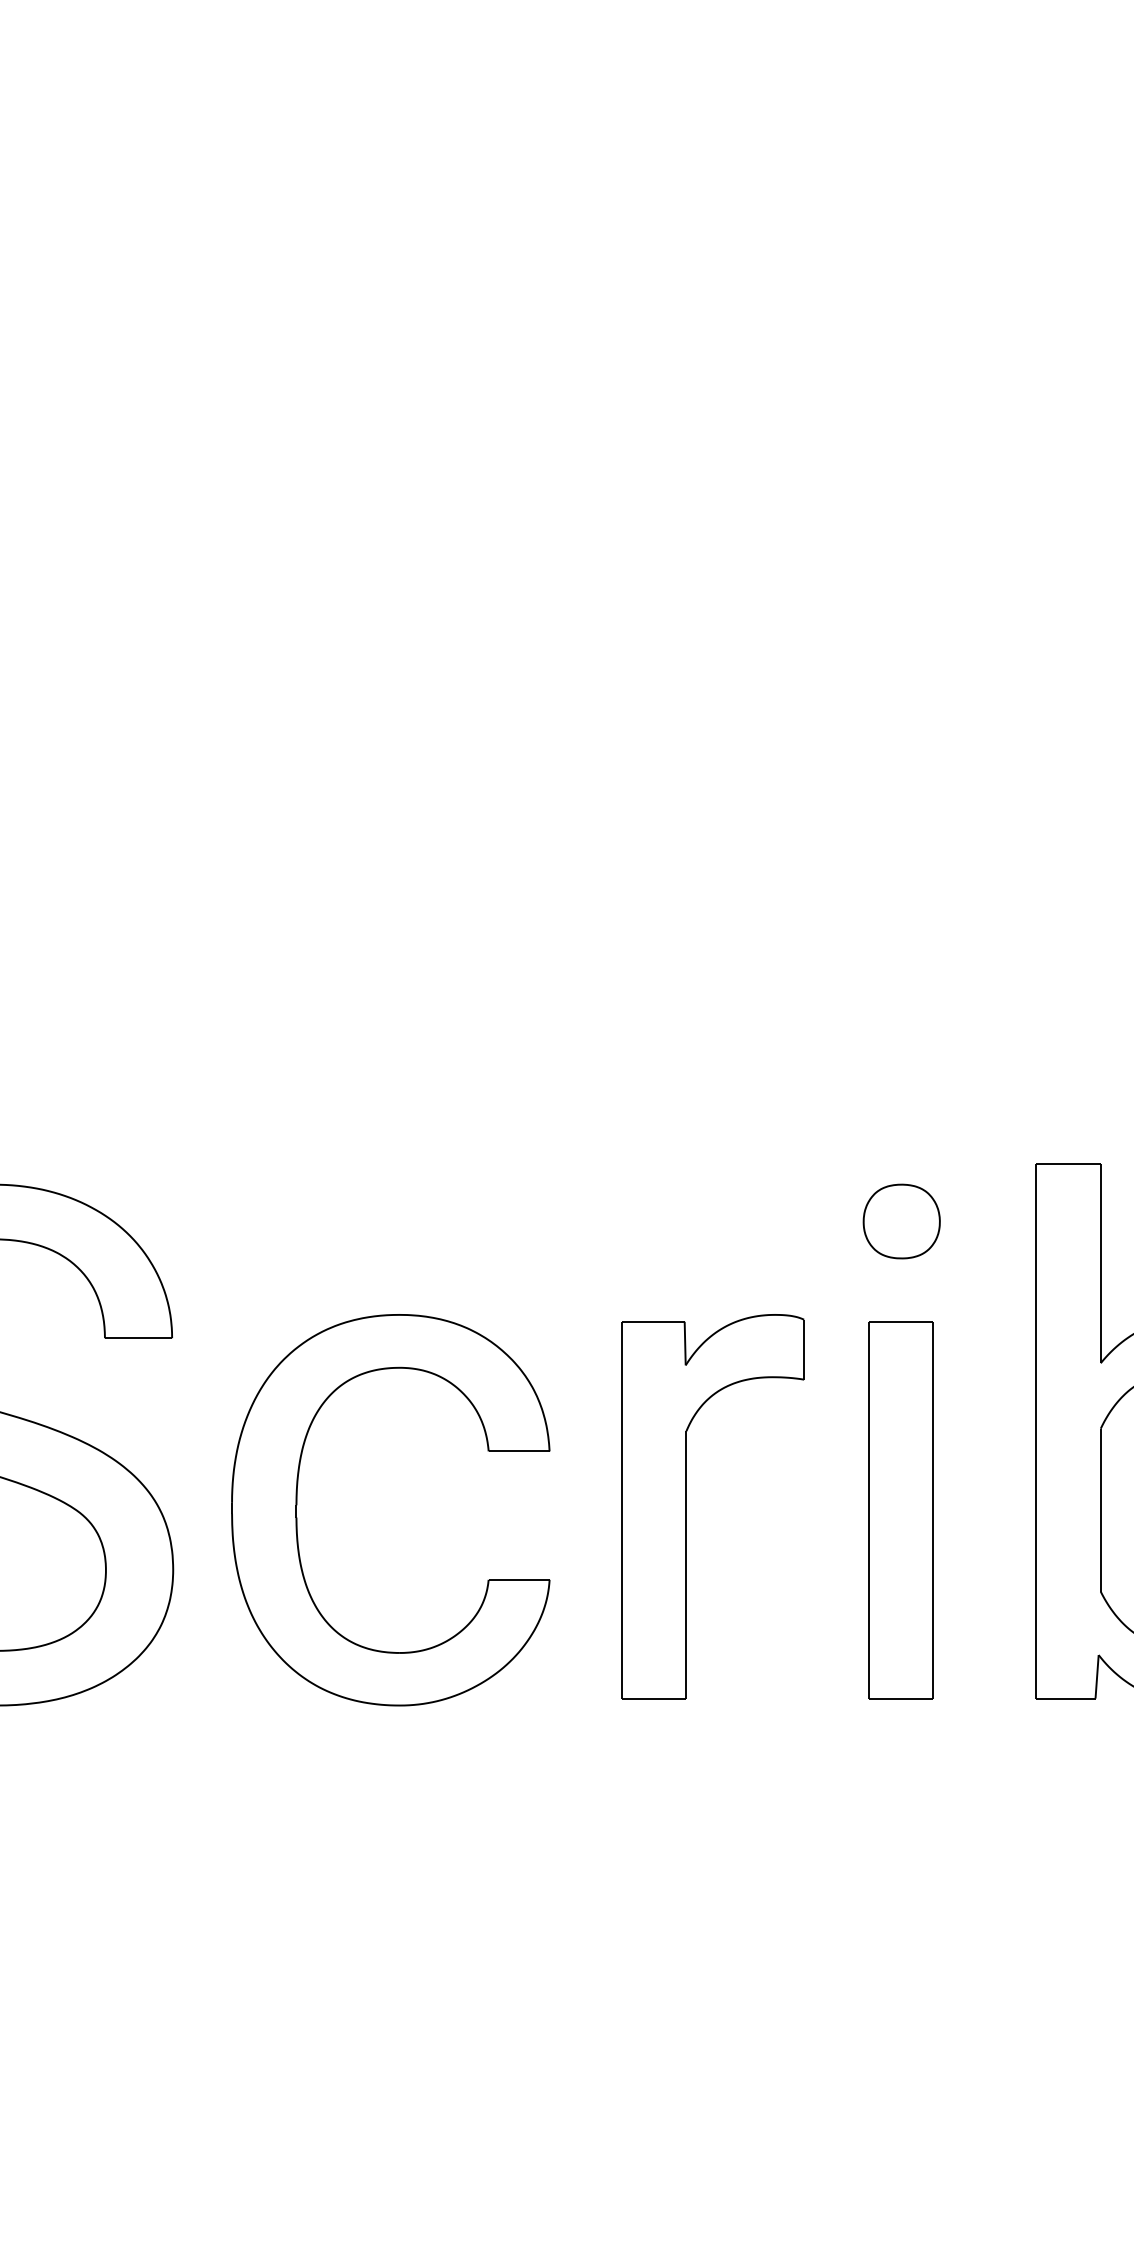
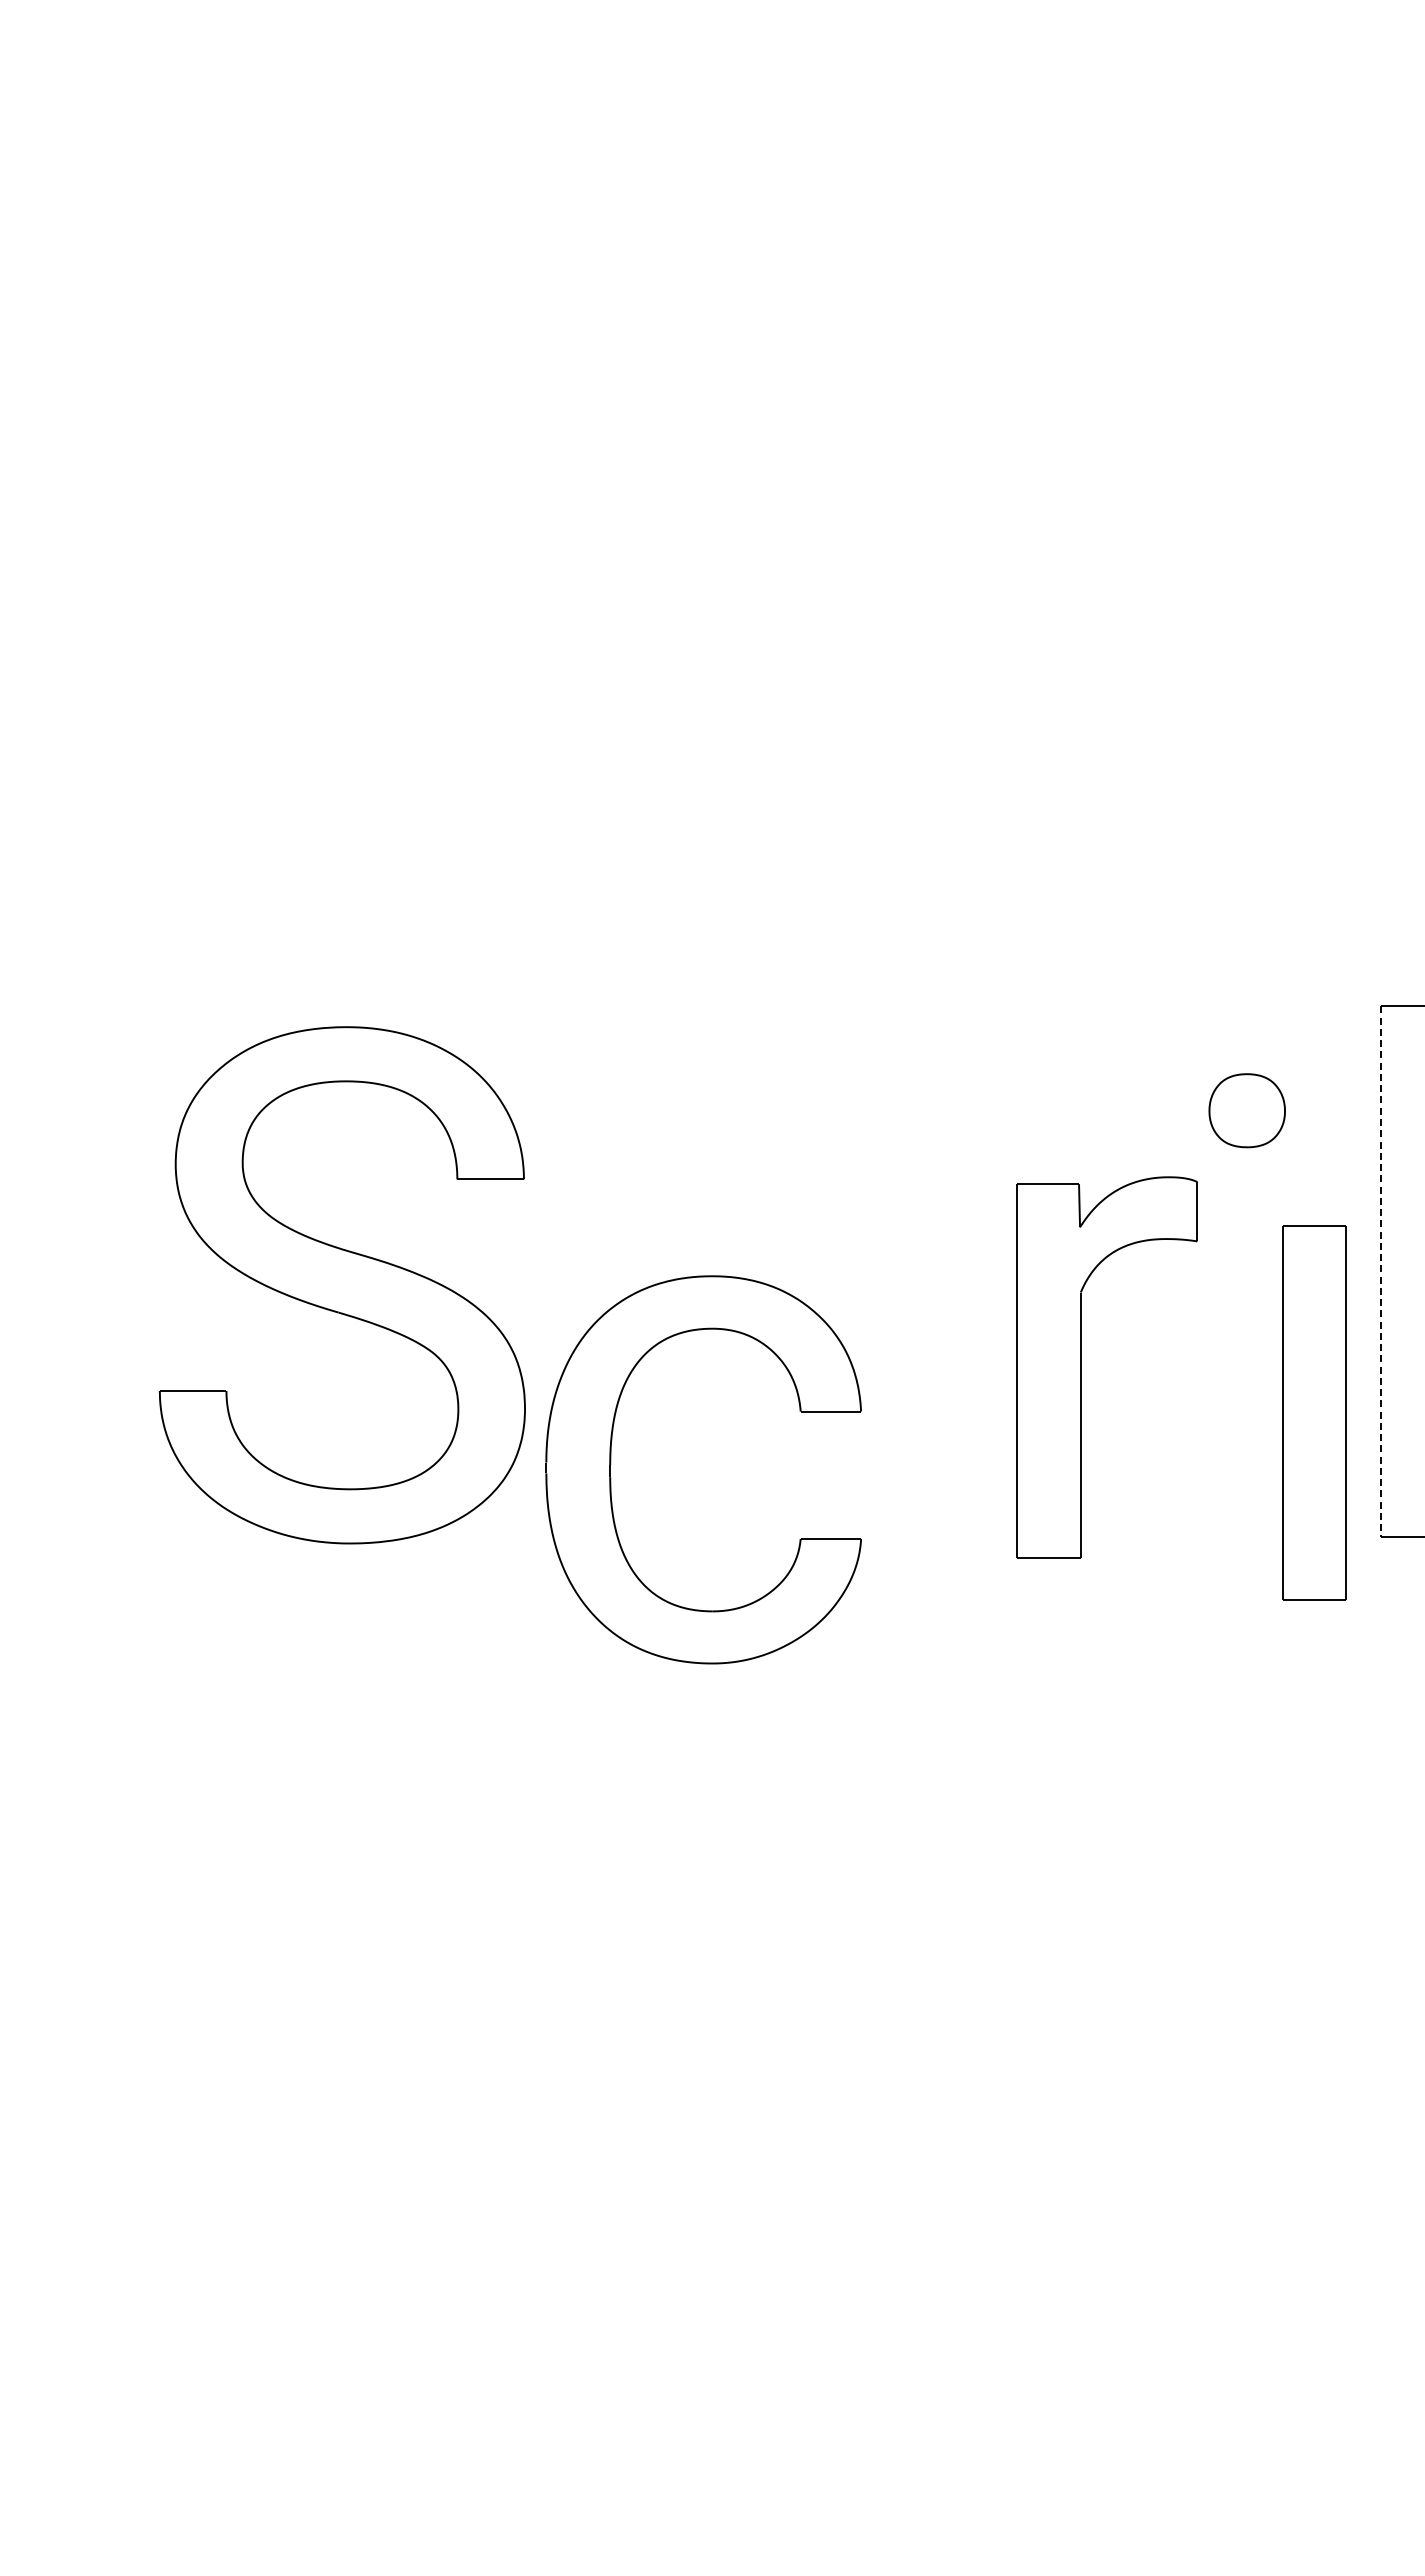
part: (901, 1221) -> (1246, 1110), moved
line: (1036, 1432) -> (1380, 1272), solid -> dashed
part: (297, 1504) -> (611, 1464), moved
part: (687, 1506) -> (1081, 1367), moved
part: (901, 1509) -> (1314, 1412), moved

